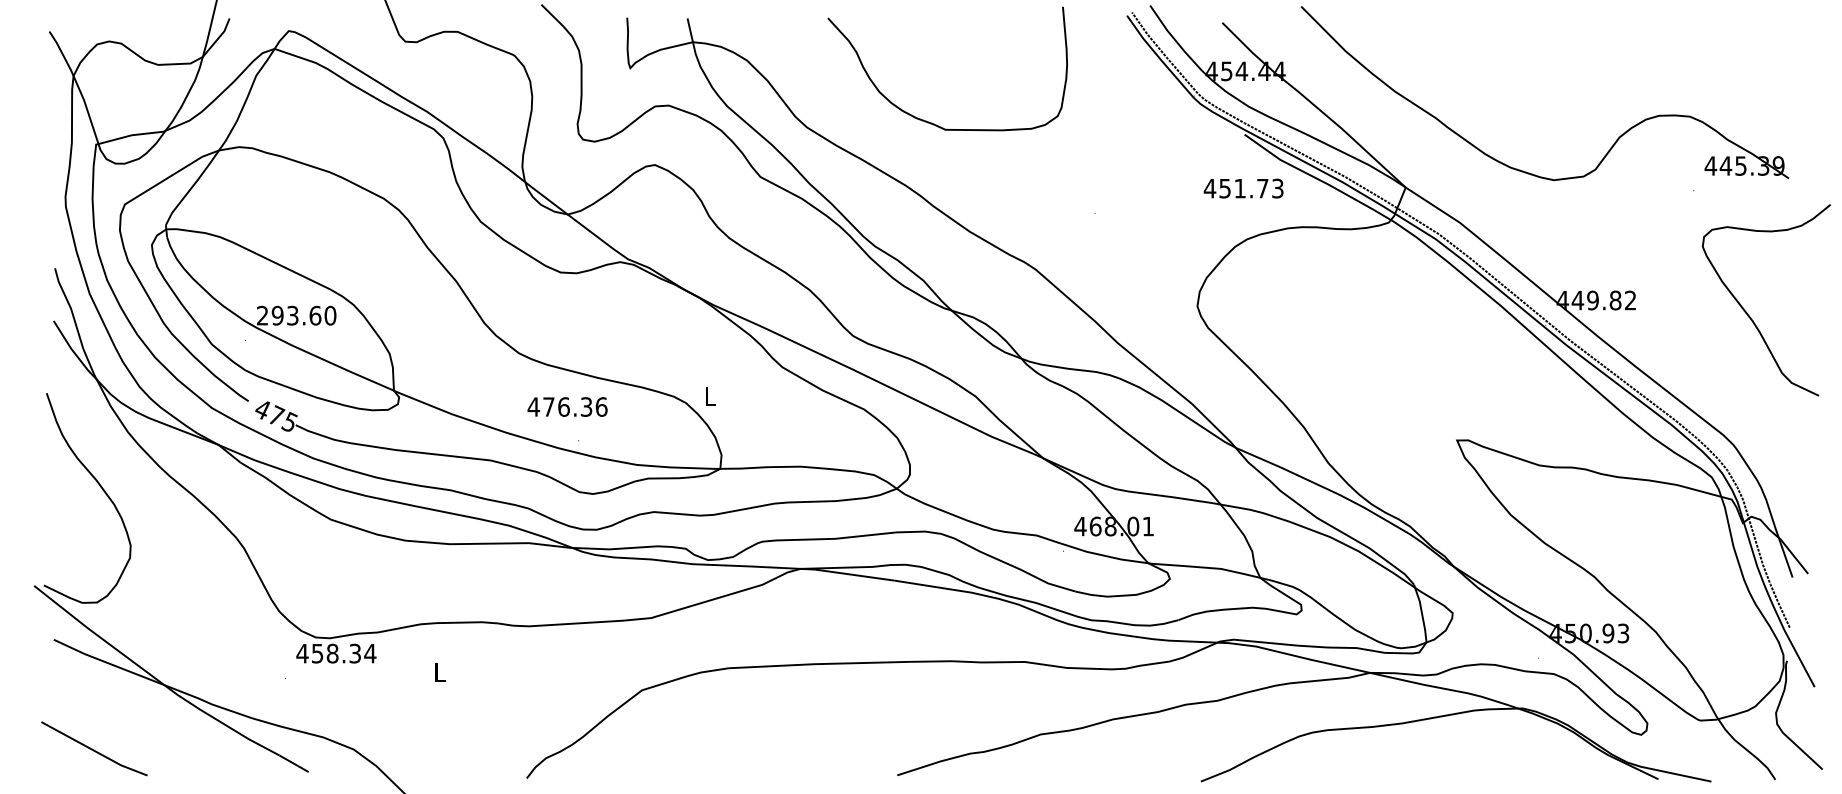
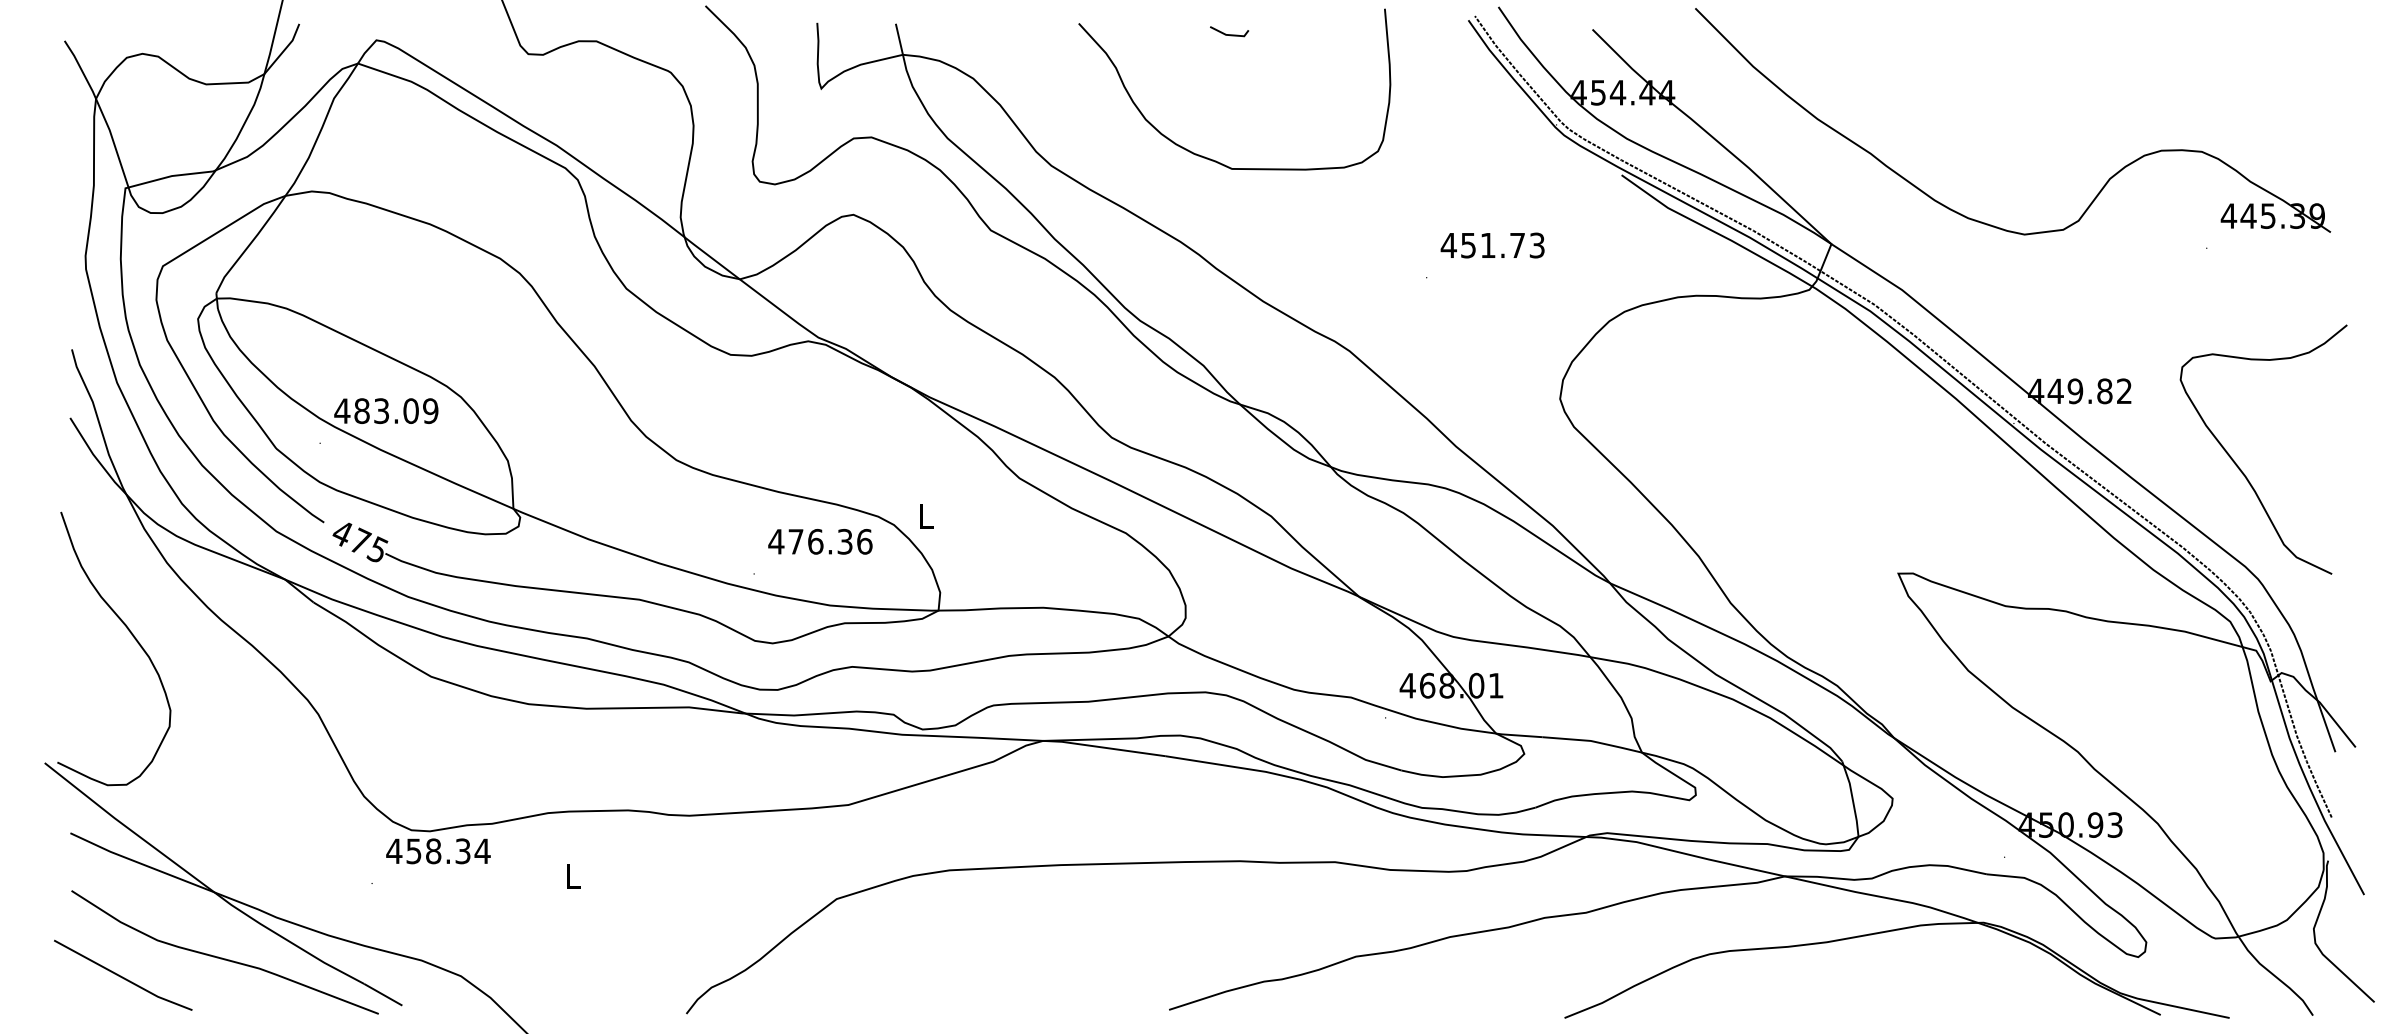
line: (943, 26) -> (1229, 34), added
text: (1243, 188) -> (1492, 245), moved
curve: (1747, 312) -> (2238, 465), moved
text: (296, 315) -> (386, 410), 293.60 -> 483.09
text: (567, 406) -> (820, 541), moved
curve: (172, 735) -> (224, 957), added

